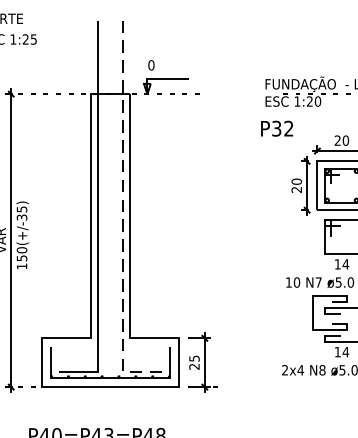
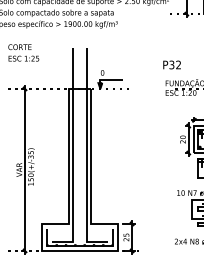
text: (276, 127) -> (171, 64), moved
line: (122, 216) -> (86, 156), dashed -> solid

